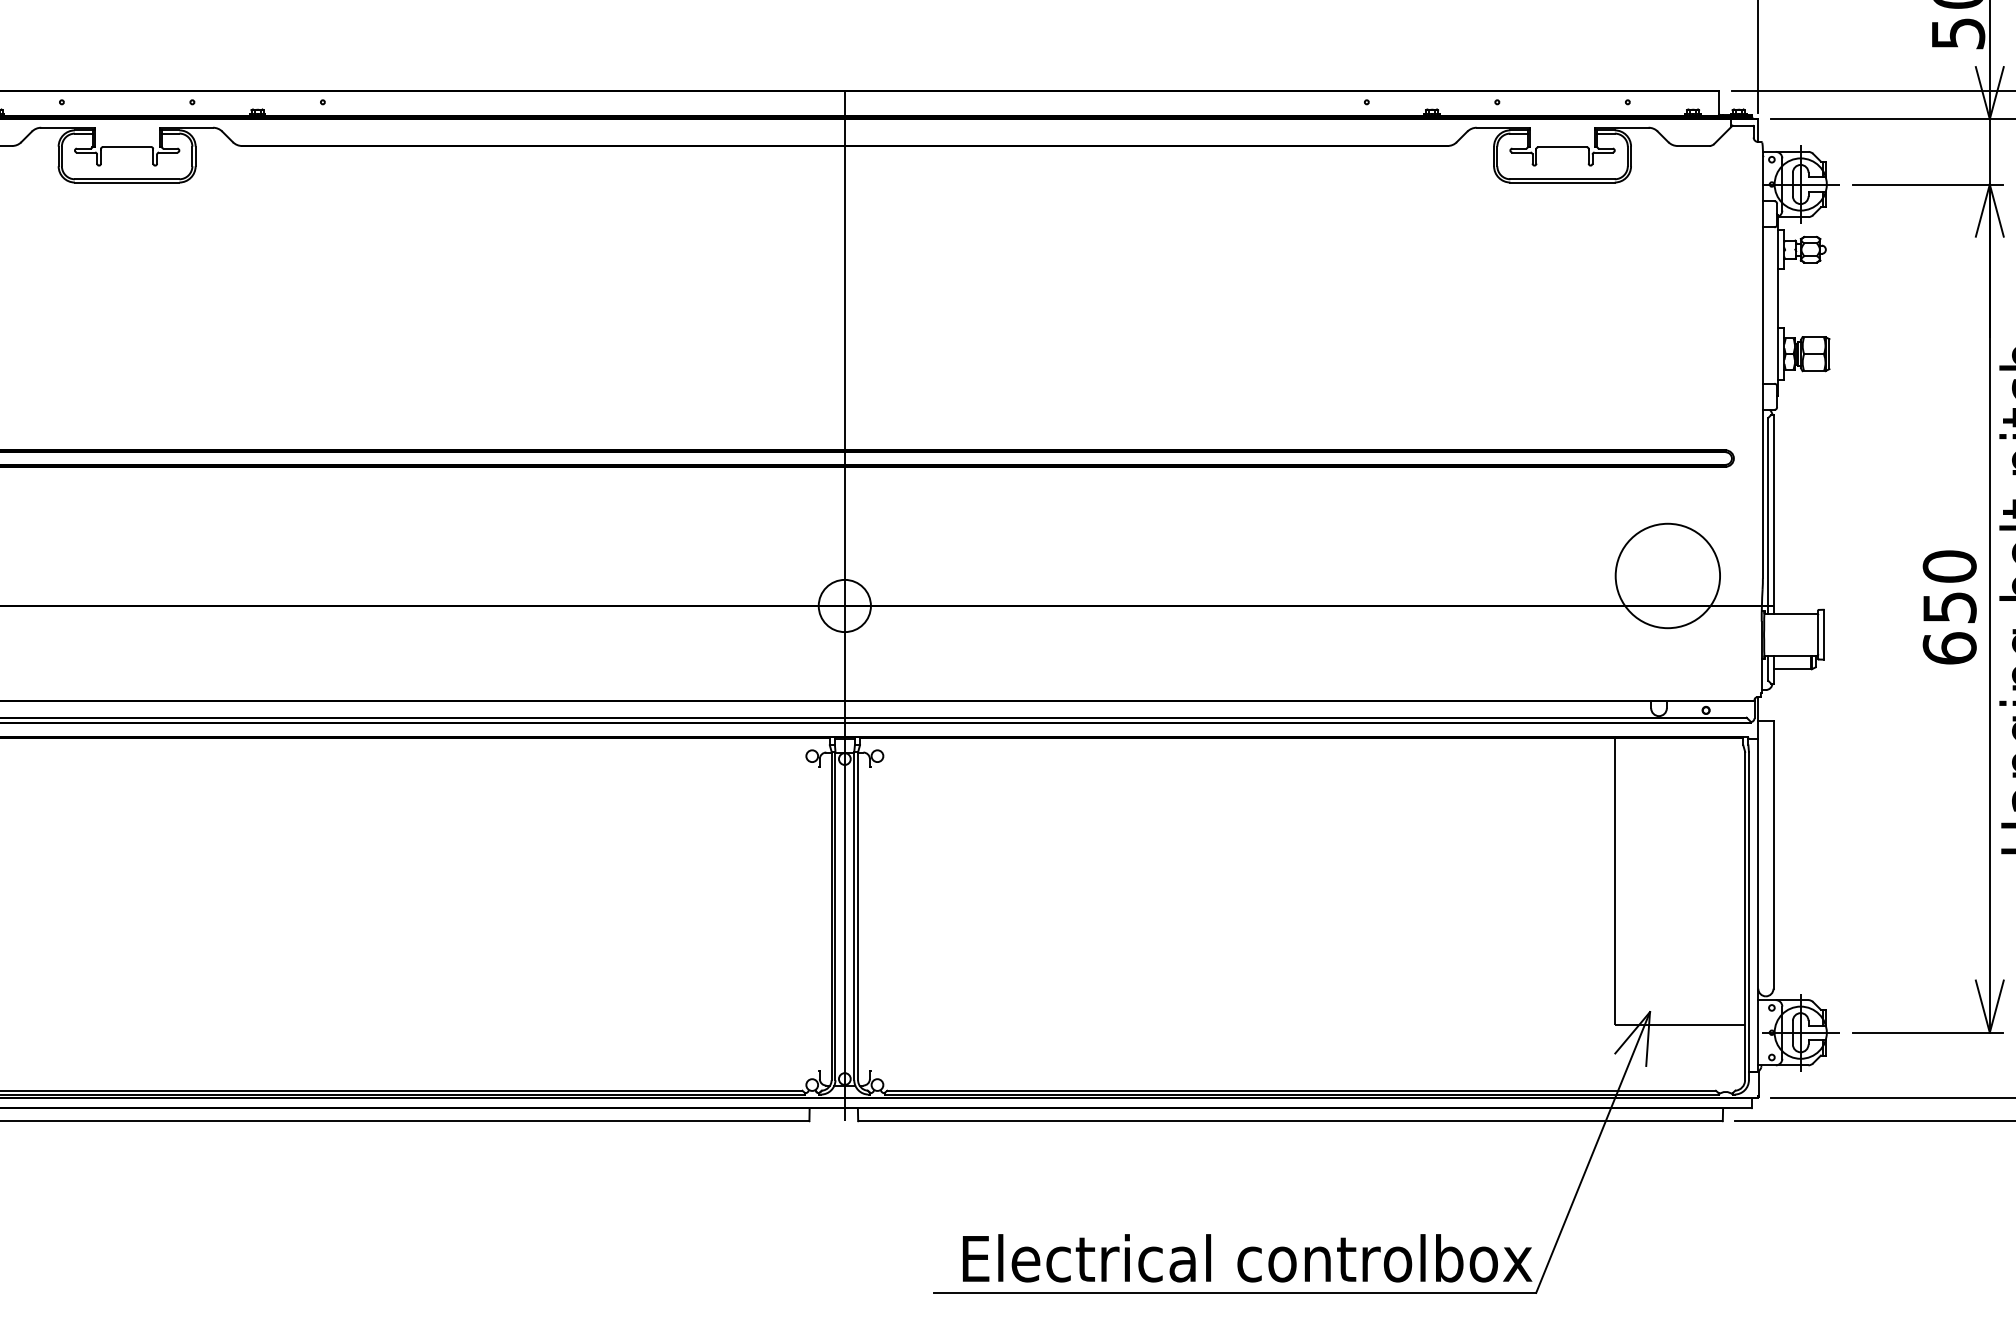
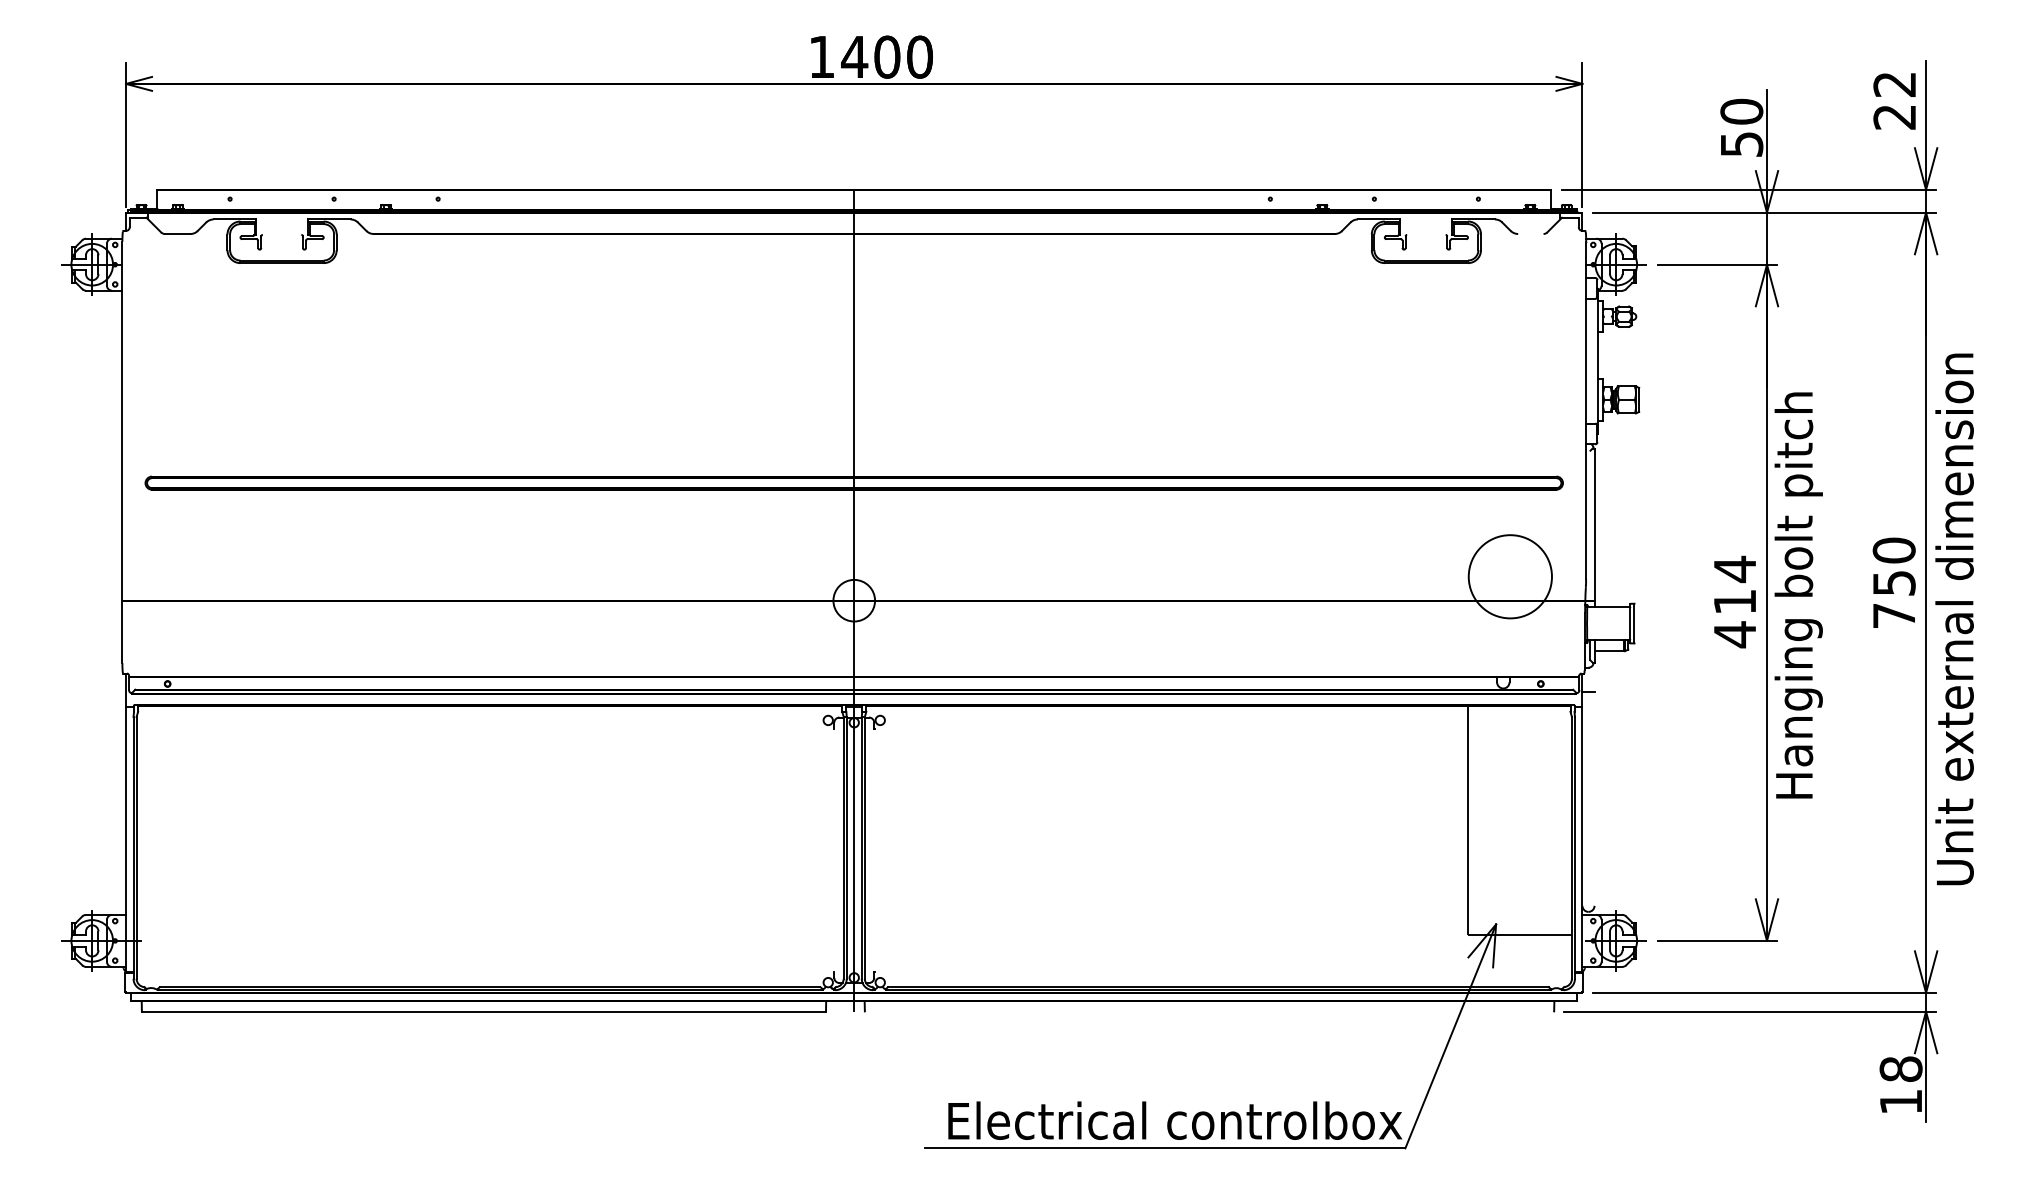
line: (126, 146) -> (281, 234), removed
line: (1562, 146) -> (1426, 234), removed
line: (1693, 146) -> (1530, 234), removed
line: (1768, 515) -> (1590, 528), removed
text: (1949, 606) -> (1734, 601), 650 -> 414
line: (1773, 854) -> (1594, 798), removed
line: (1290, 1121) -> (1209, 1011), removed

